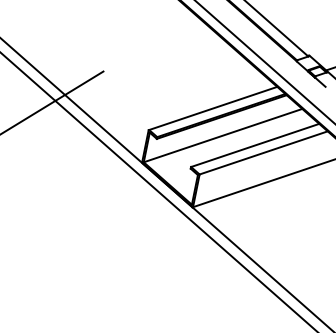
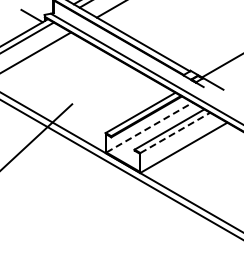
line: (222, 135) -> (149, 127), solid -> dashed
line: (264, 152) -> (175, 132), solid -> dashed

